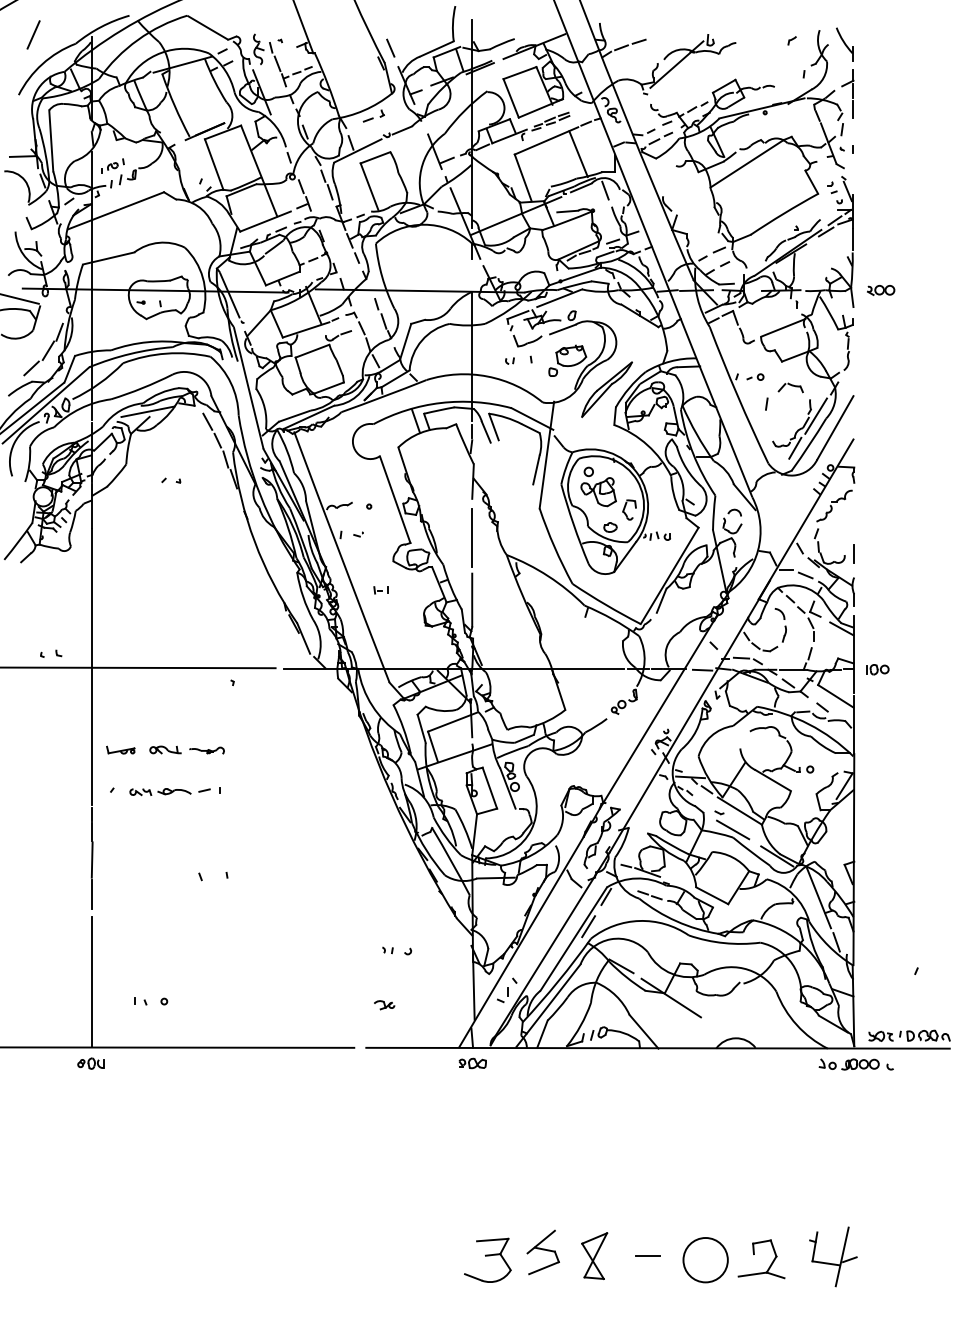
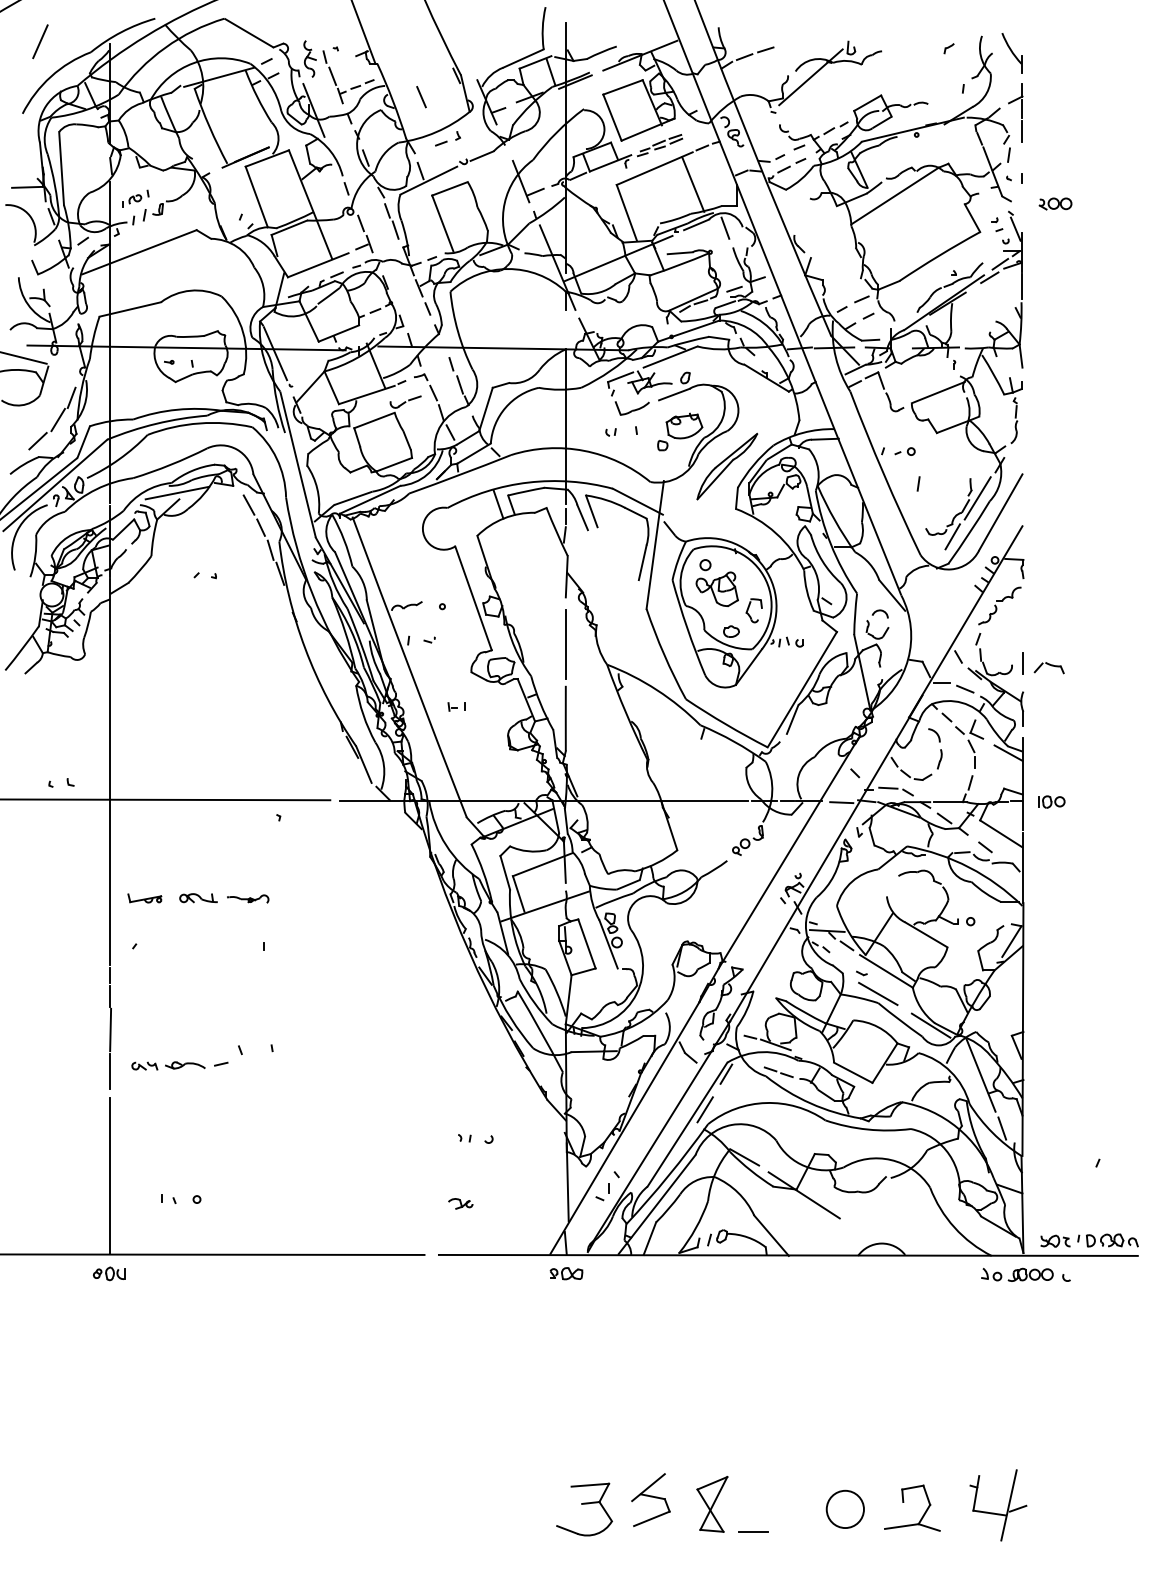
line: (390, 47) -> (421, 96), moved
part: (881, 290) -> (1056, 204), moved
part: (790, 387) -> (1048, 667), moved
part: (169, 792) -> (179, 1066), moved
line: (647, 1255) -> (752, 1531), moved
circle: (705, 1260) -> (845, 1509), size x0.7

